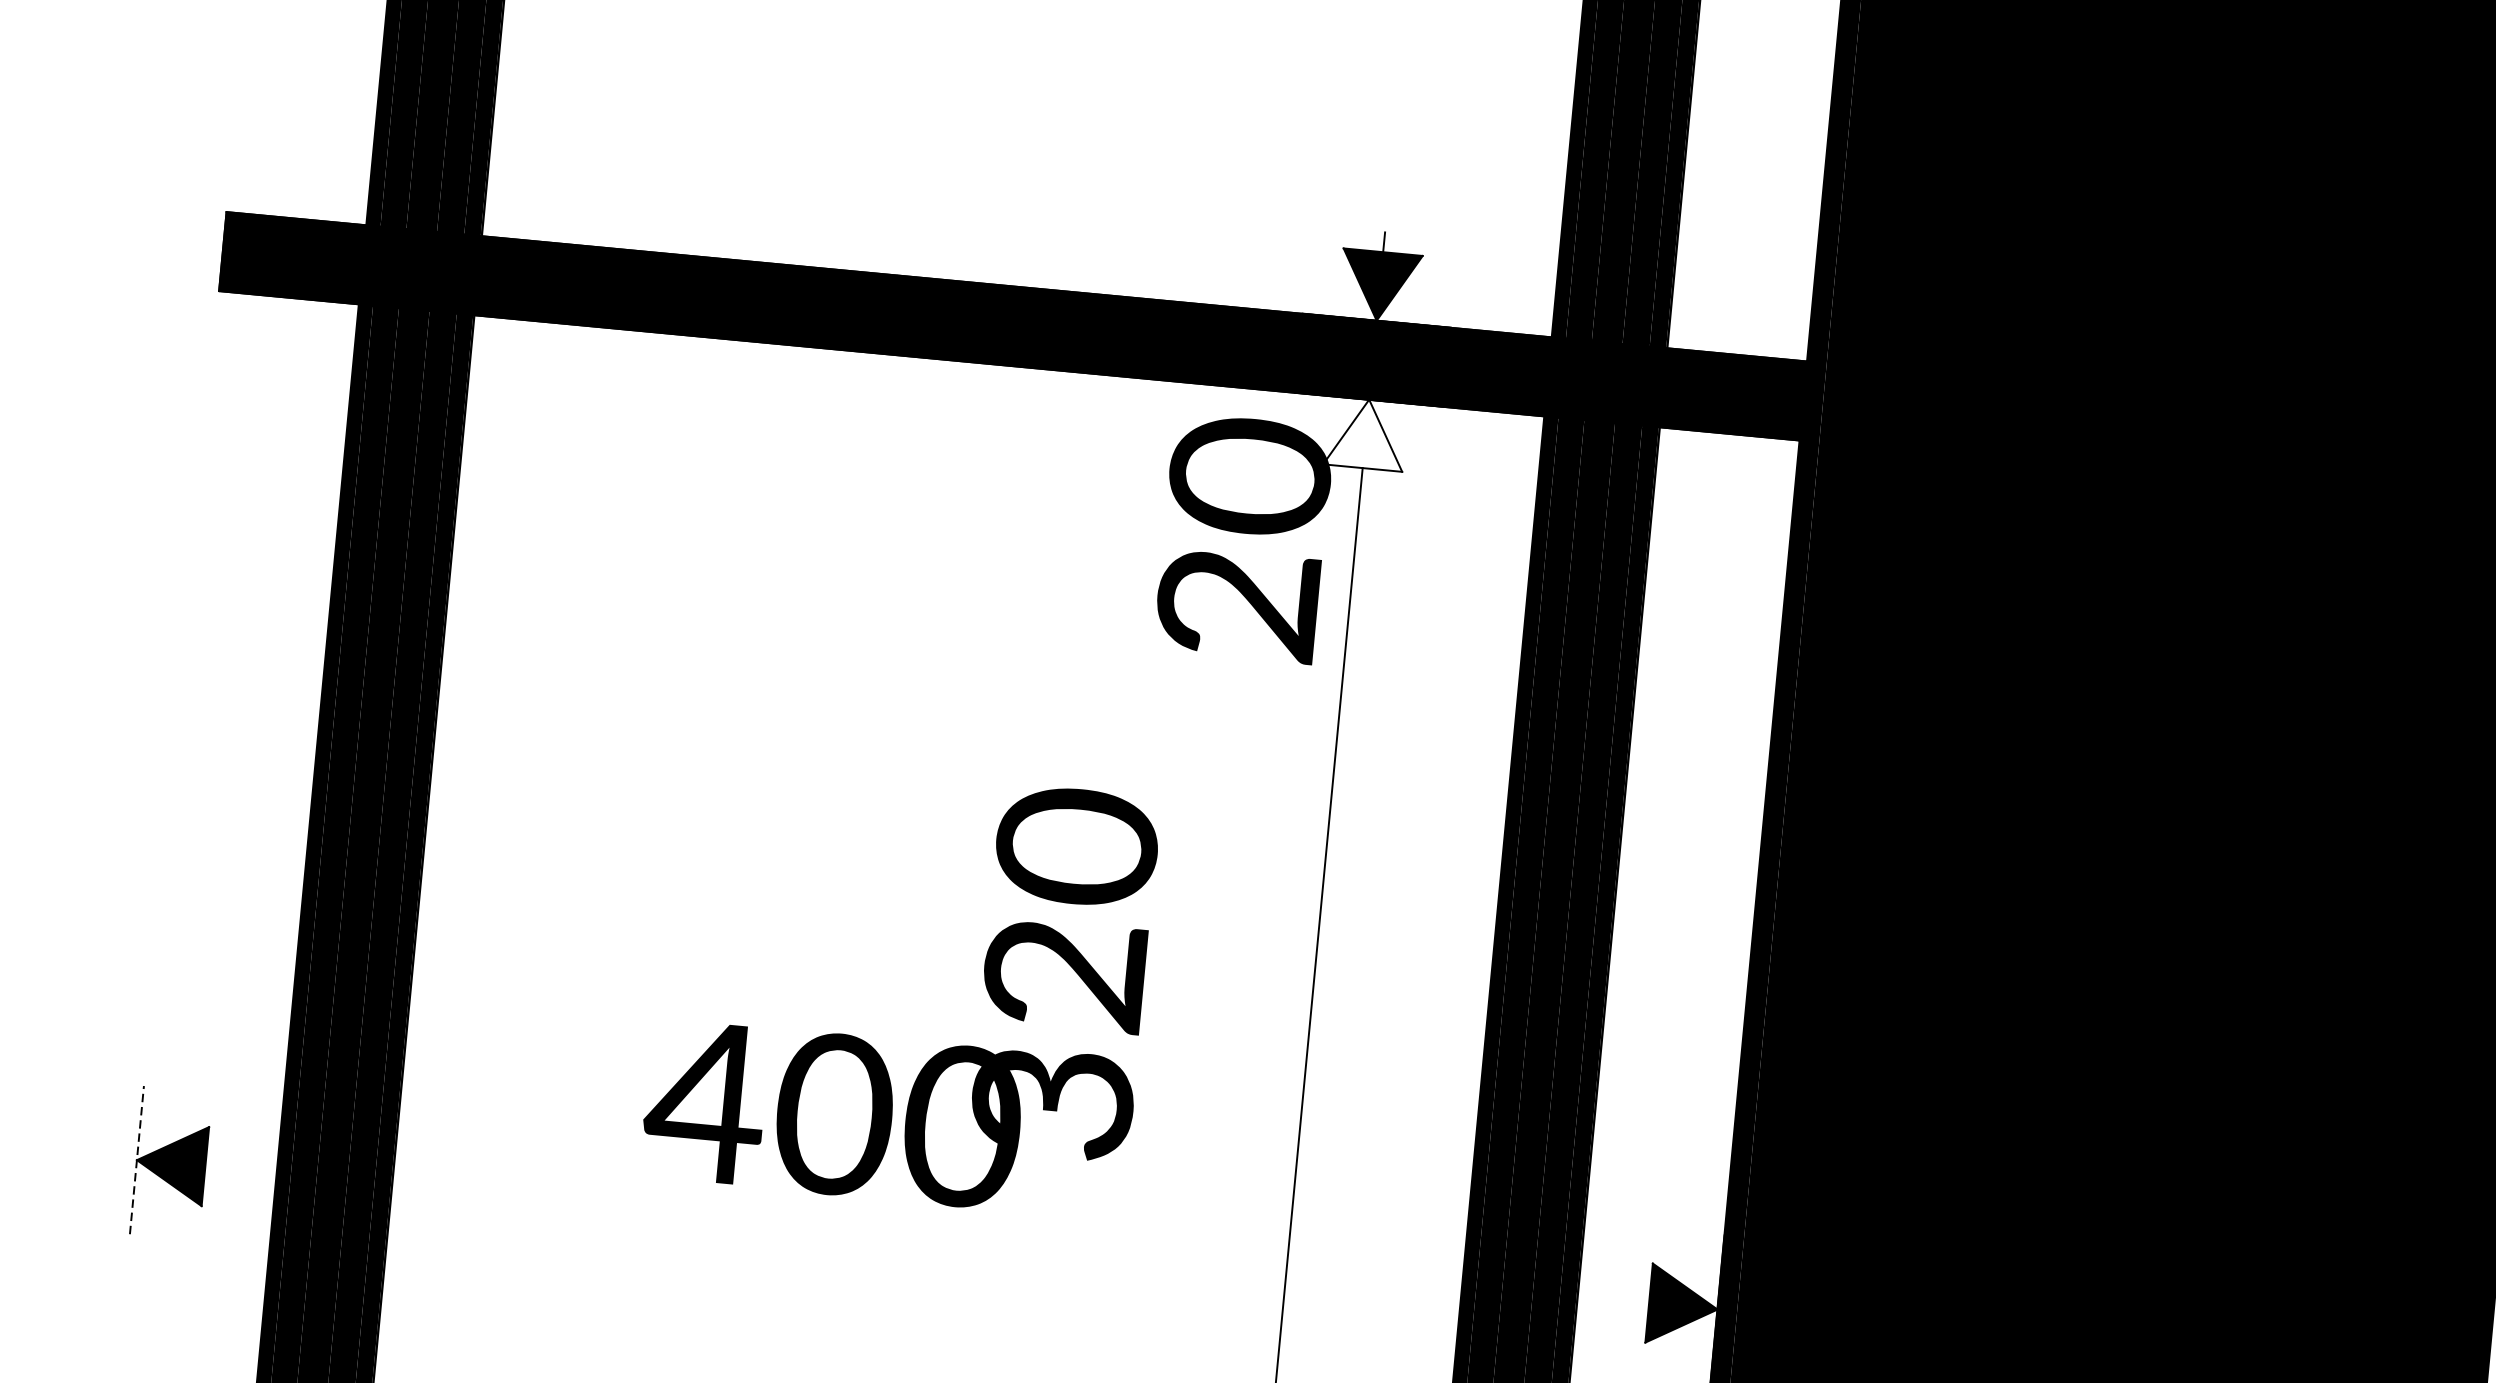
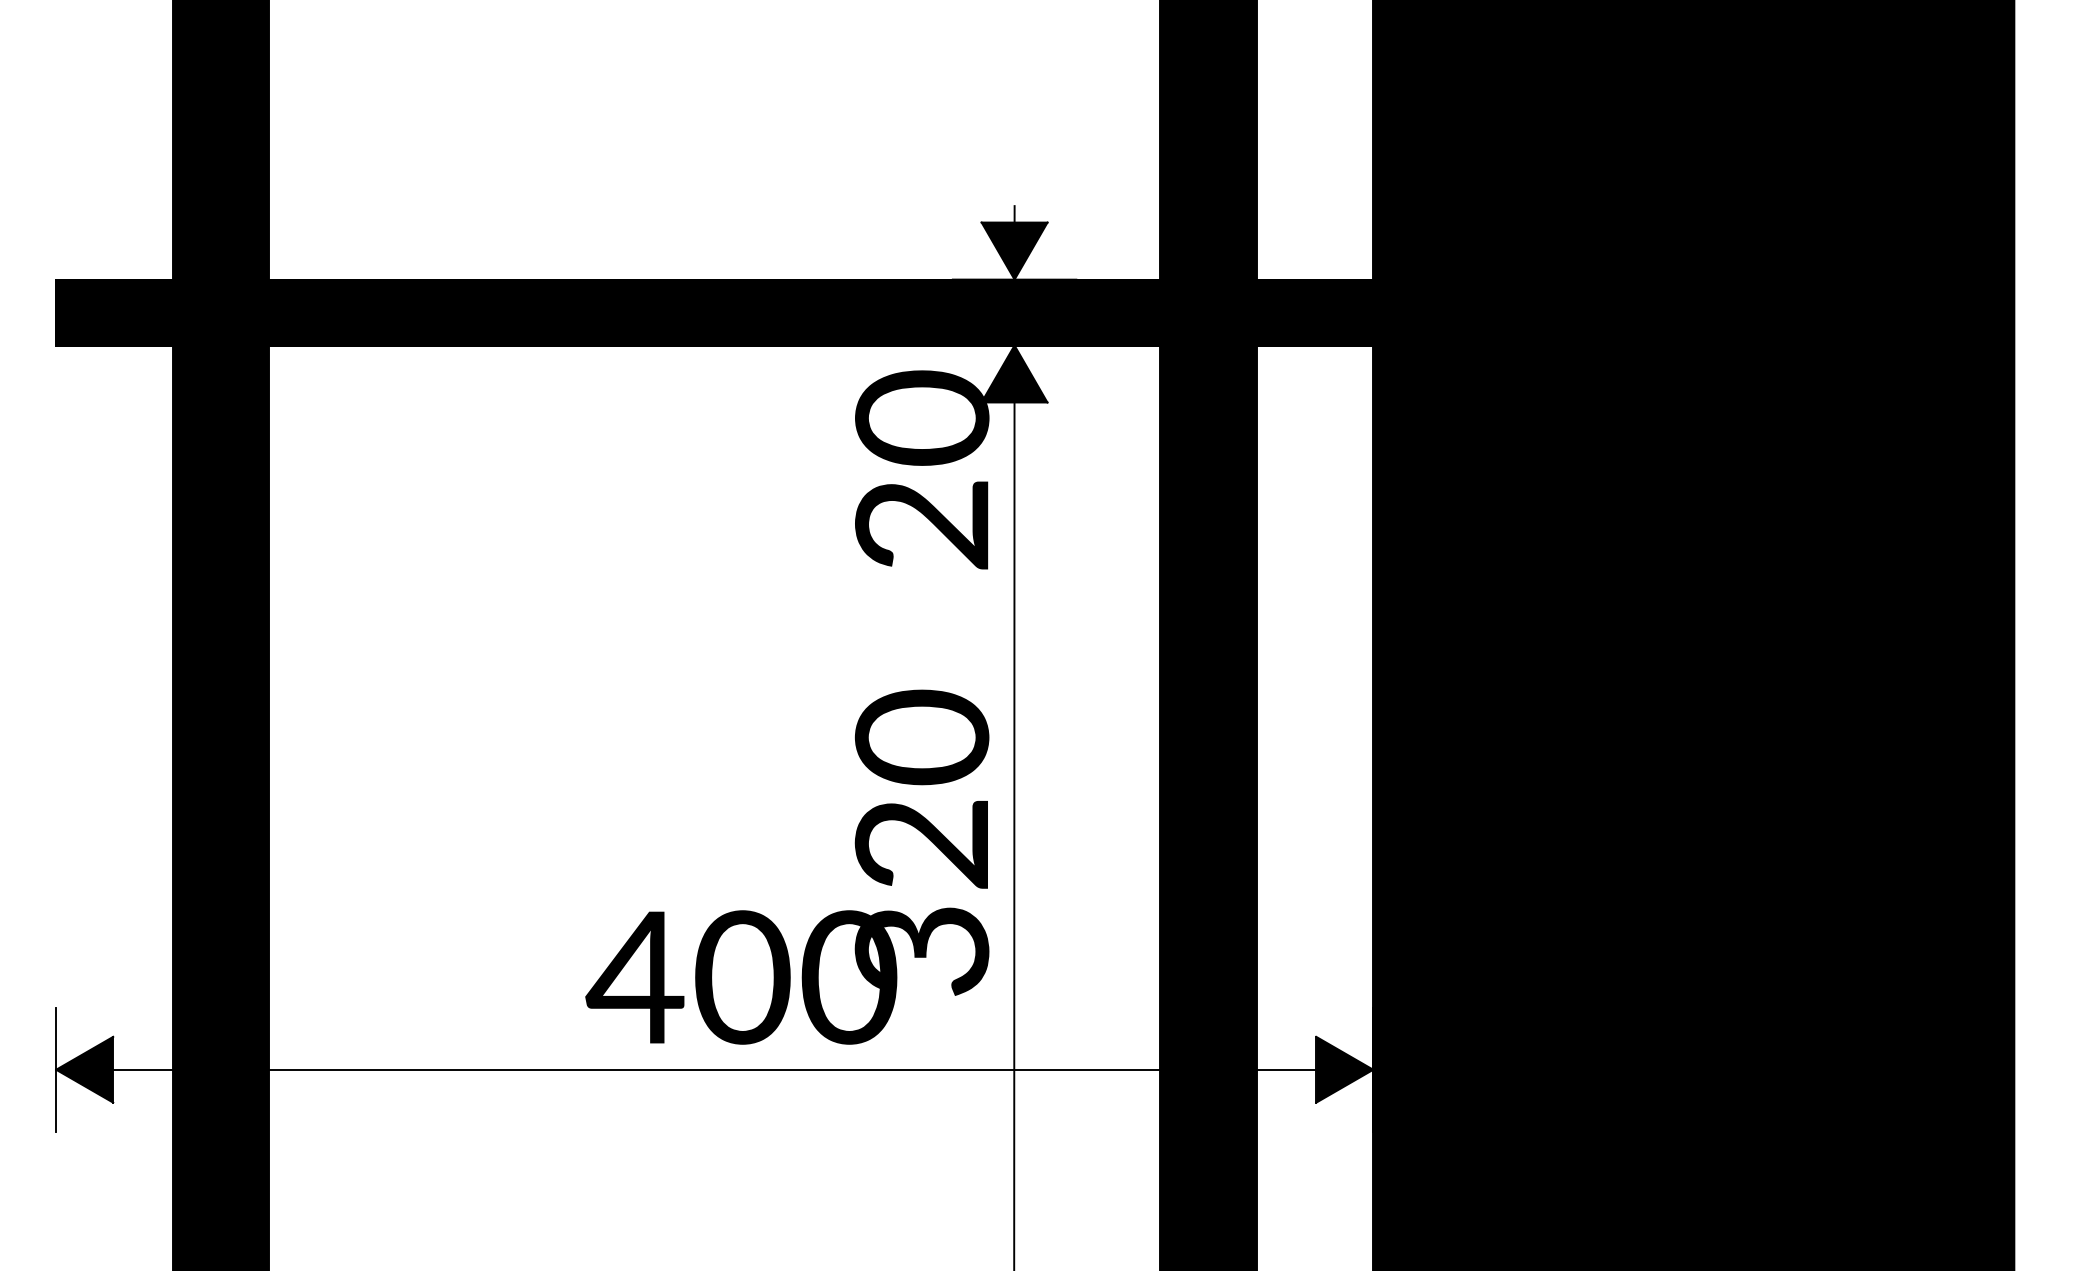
fill: (1365, 433) -> (1014, 373), added
text: (900, 986) -> (787, 866), moved
line: (137, 1159) -> (56, 1069), dashed -> solid
line: (926, 1234) -> (714, 1069), added

